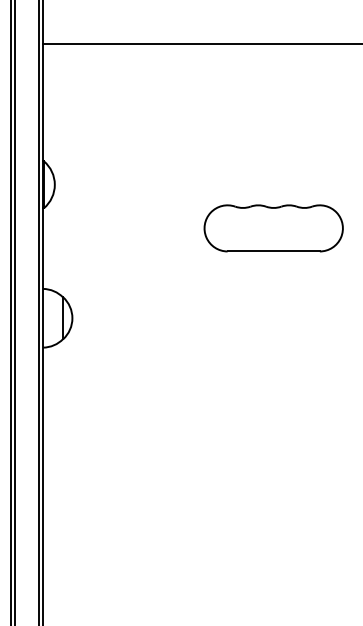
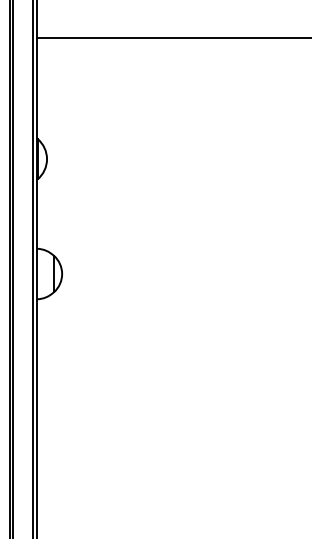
part: (273, 228) -> (235, 196), removed

